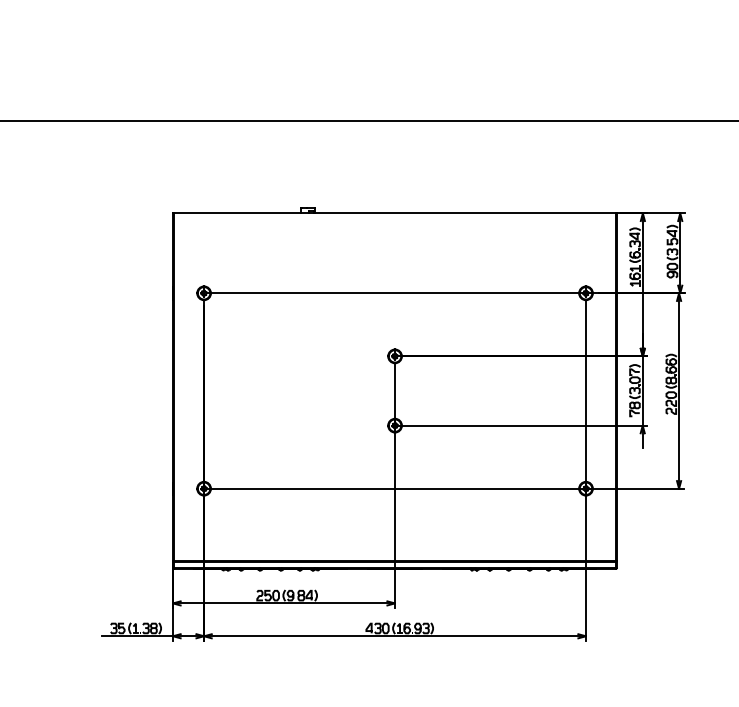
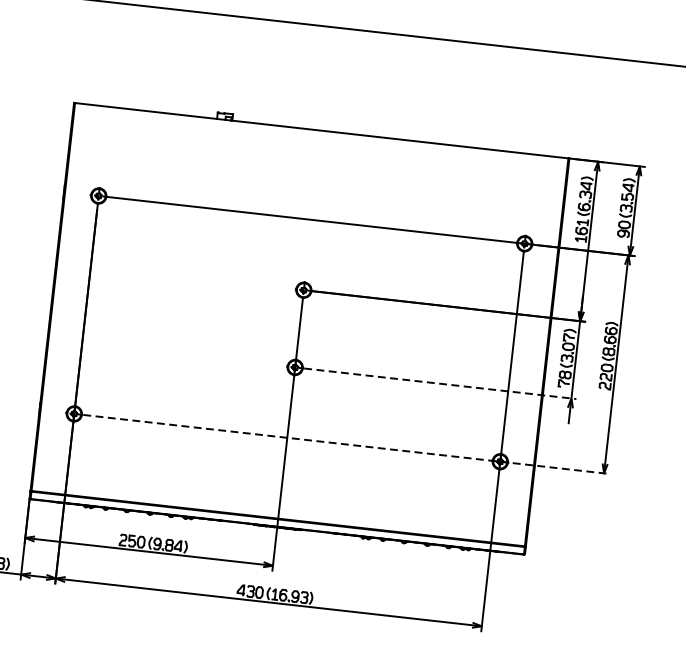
line: (525, 425) -> (440, 383), solid -> dashed
line: (447, 488) -> (345, 444), solid -> dashed

